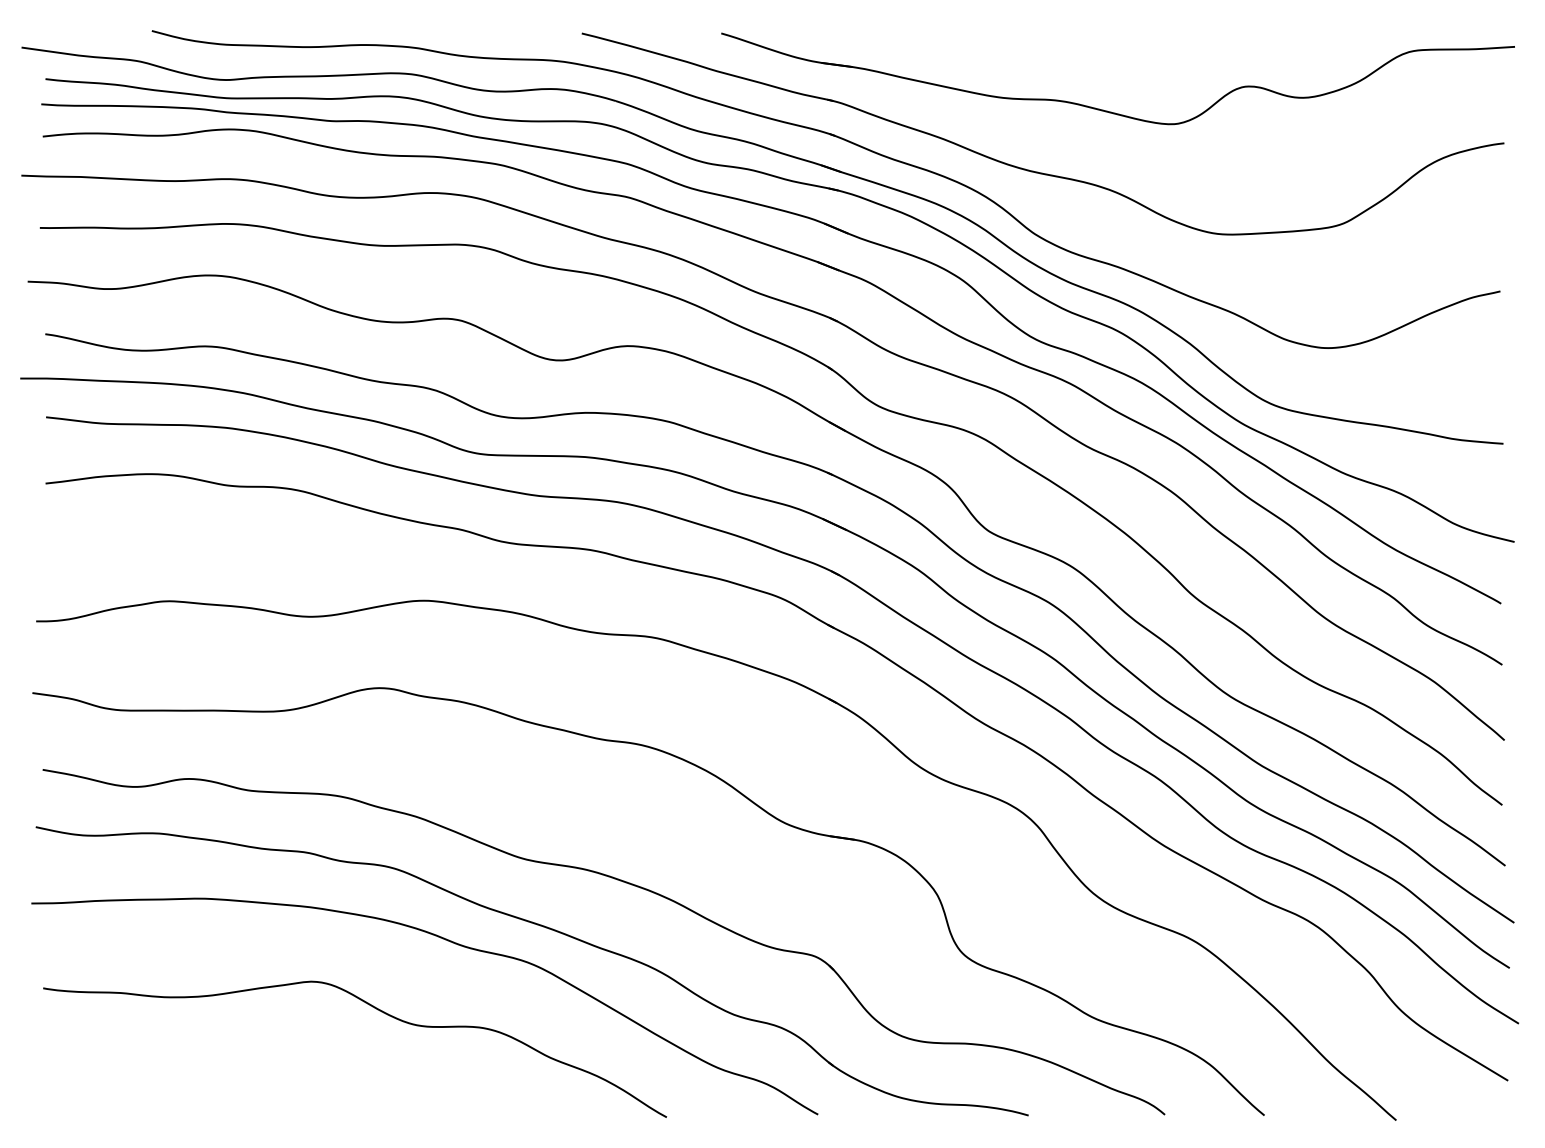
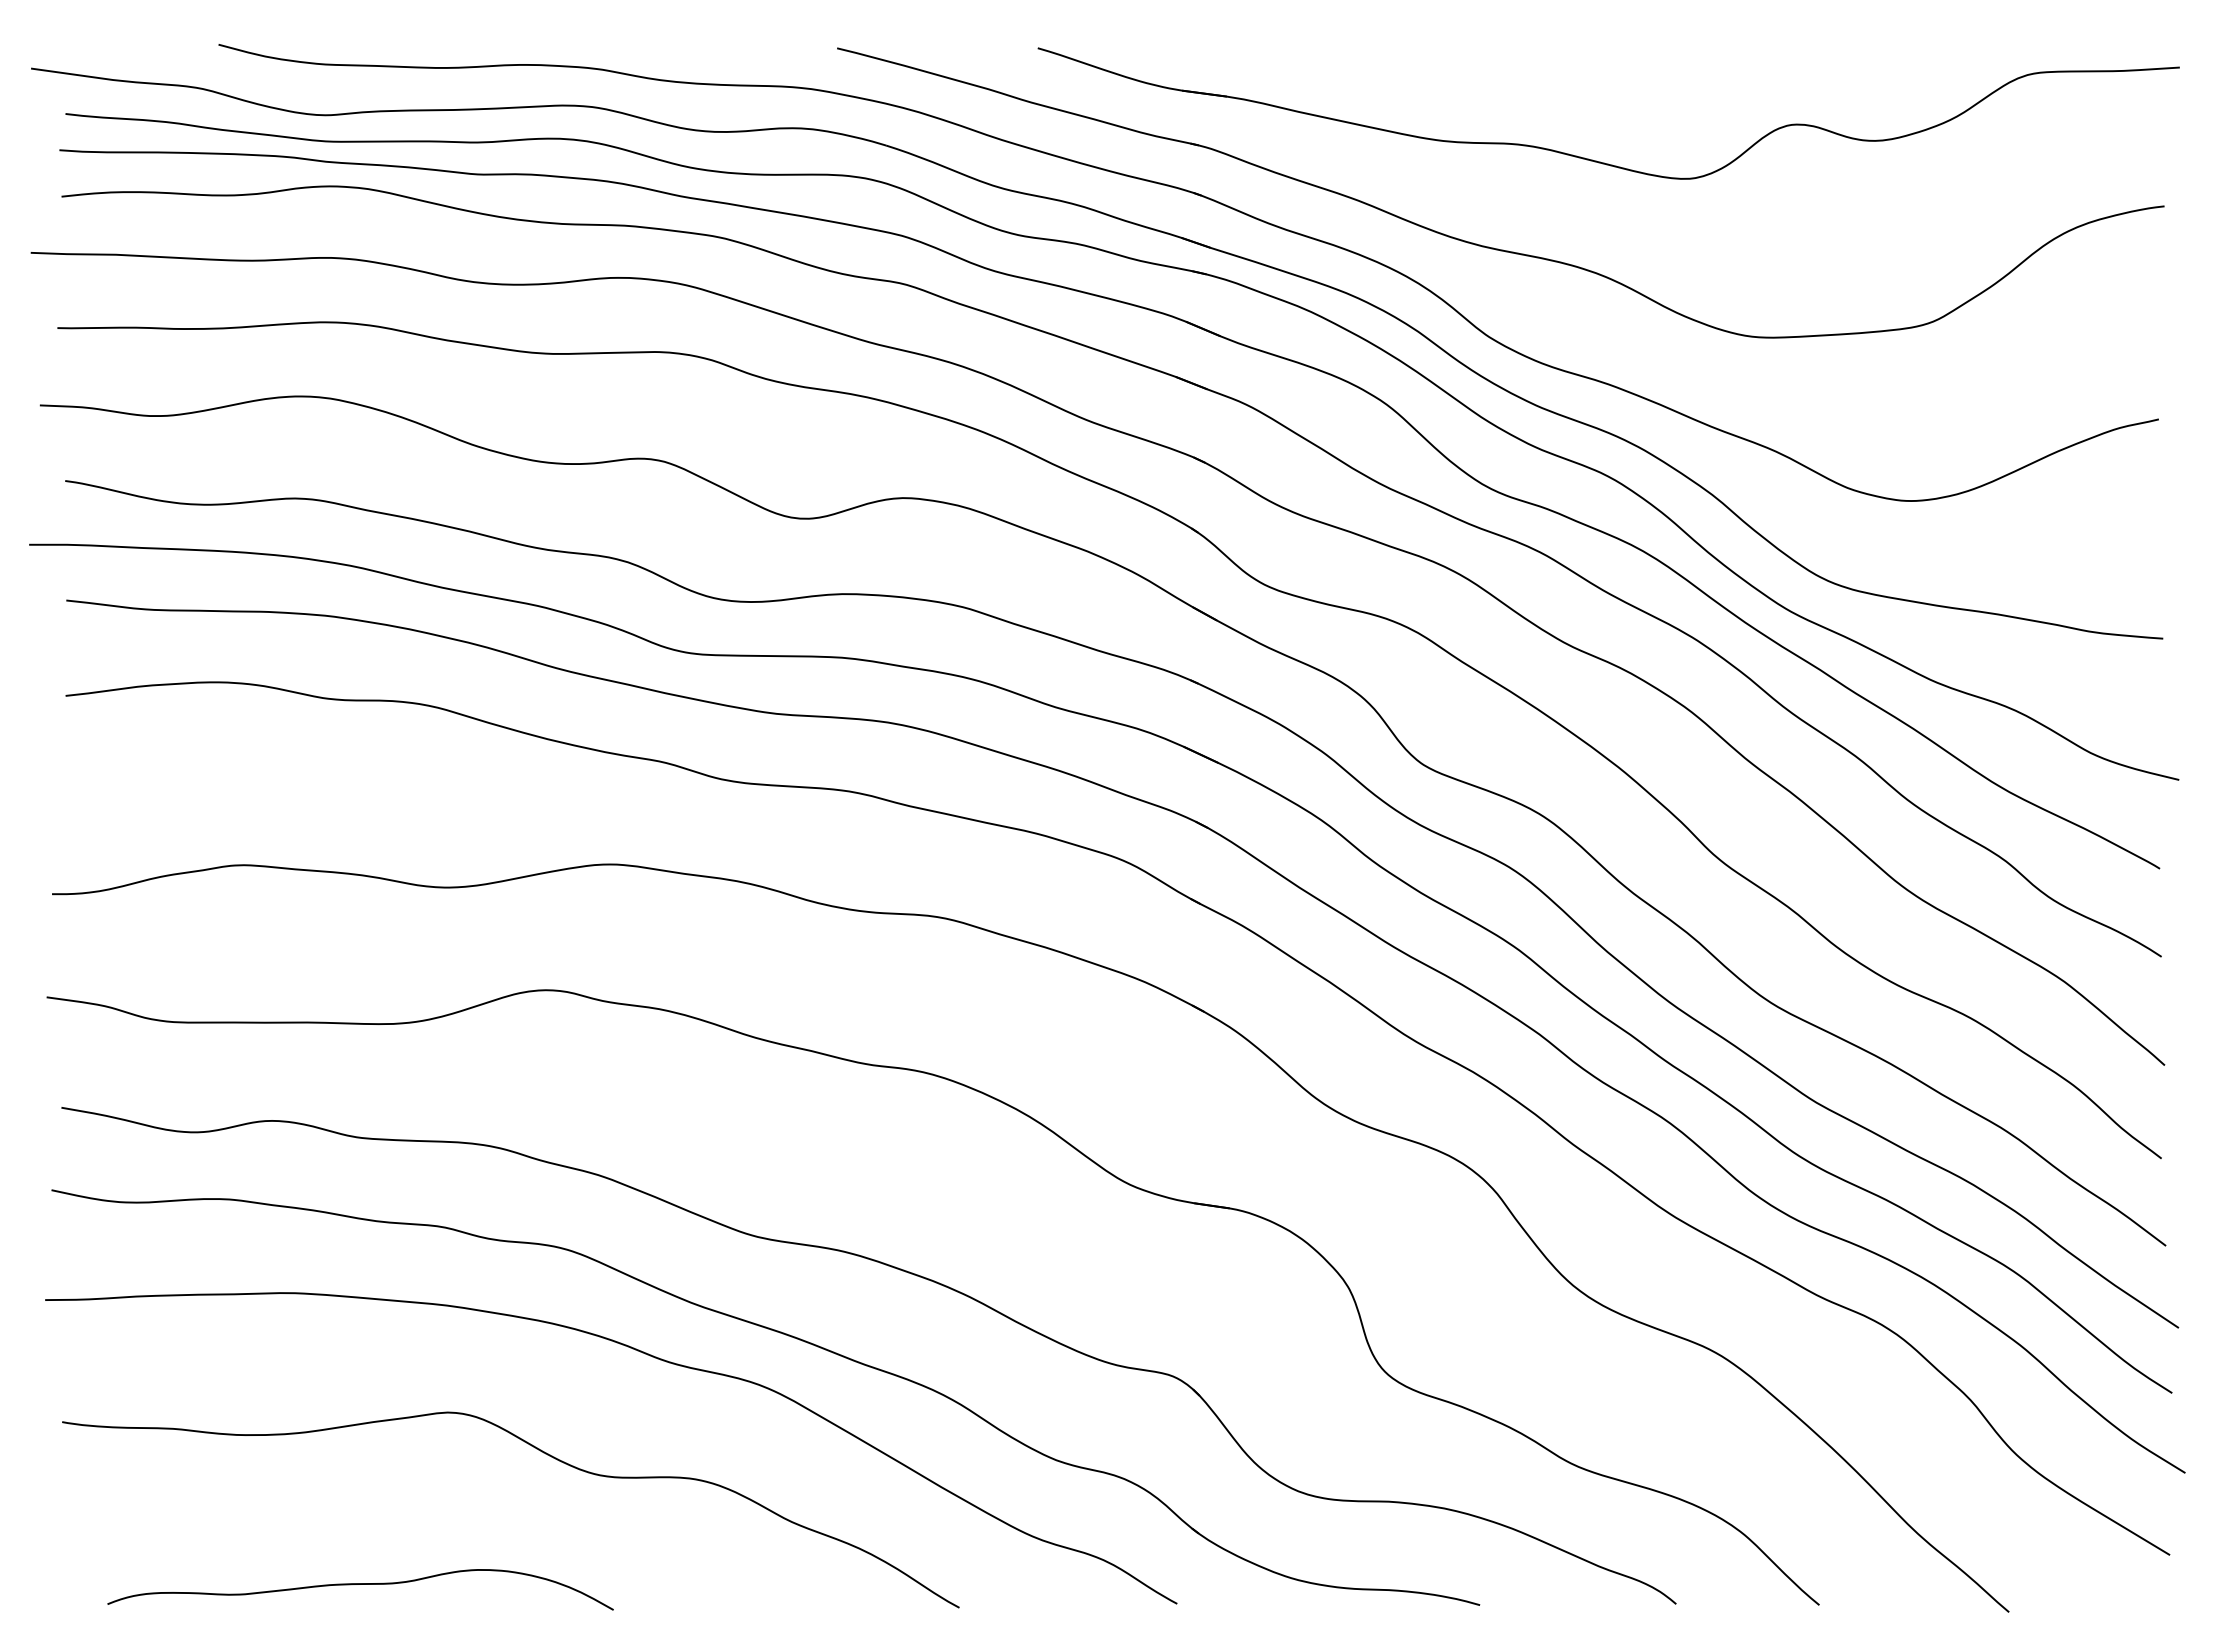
curve: (250, 1101) -> (360, 1584), added

